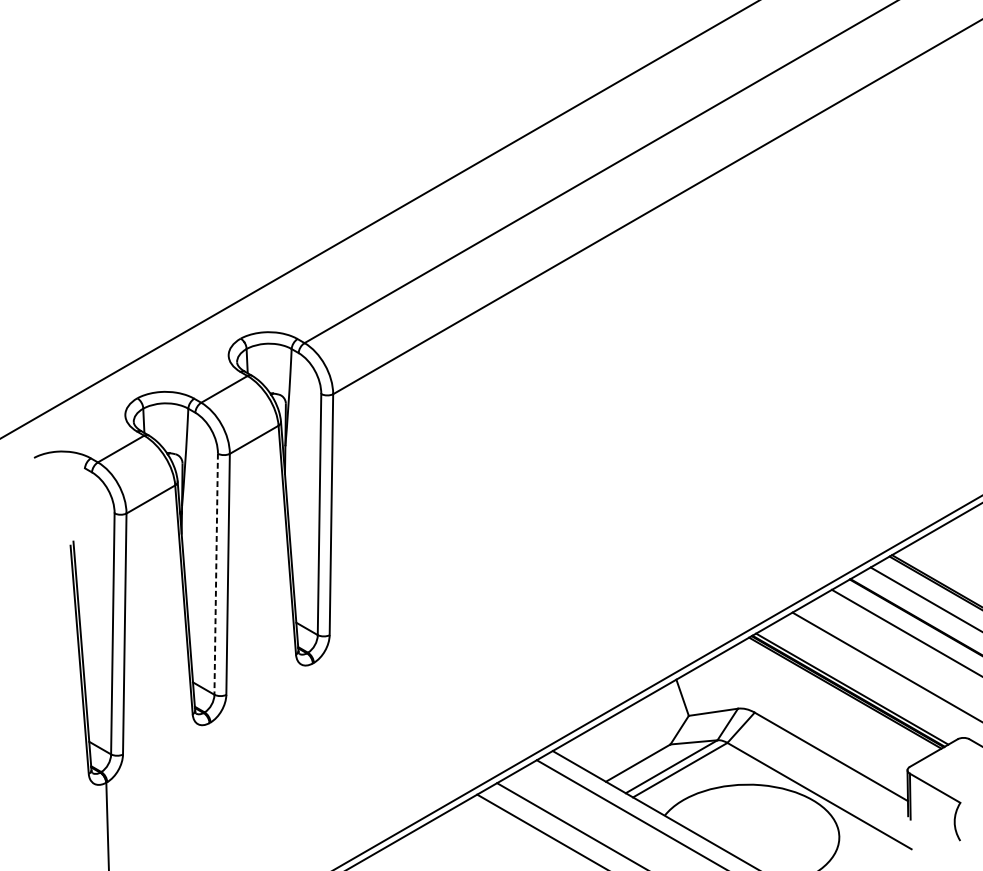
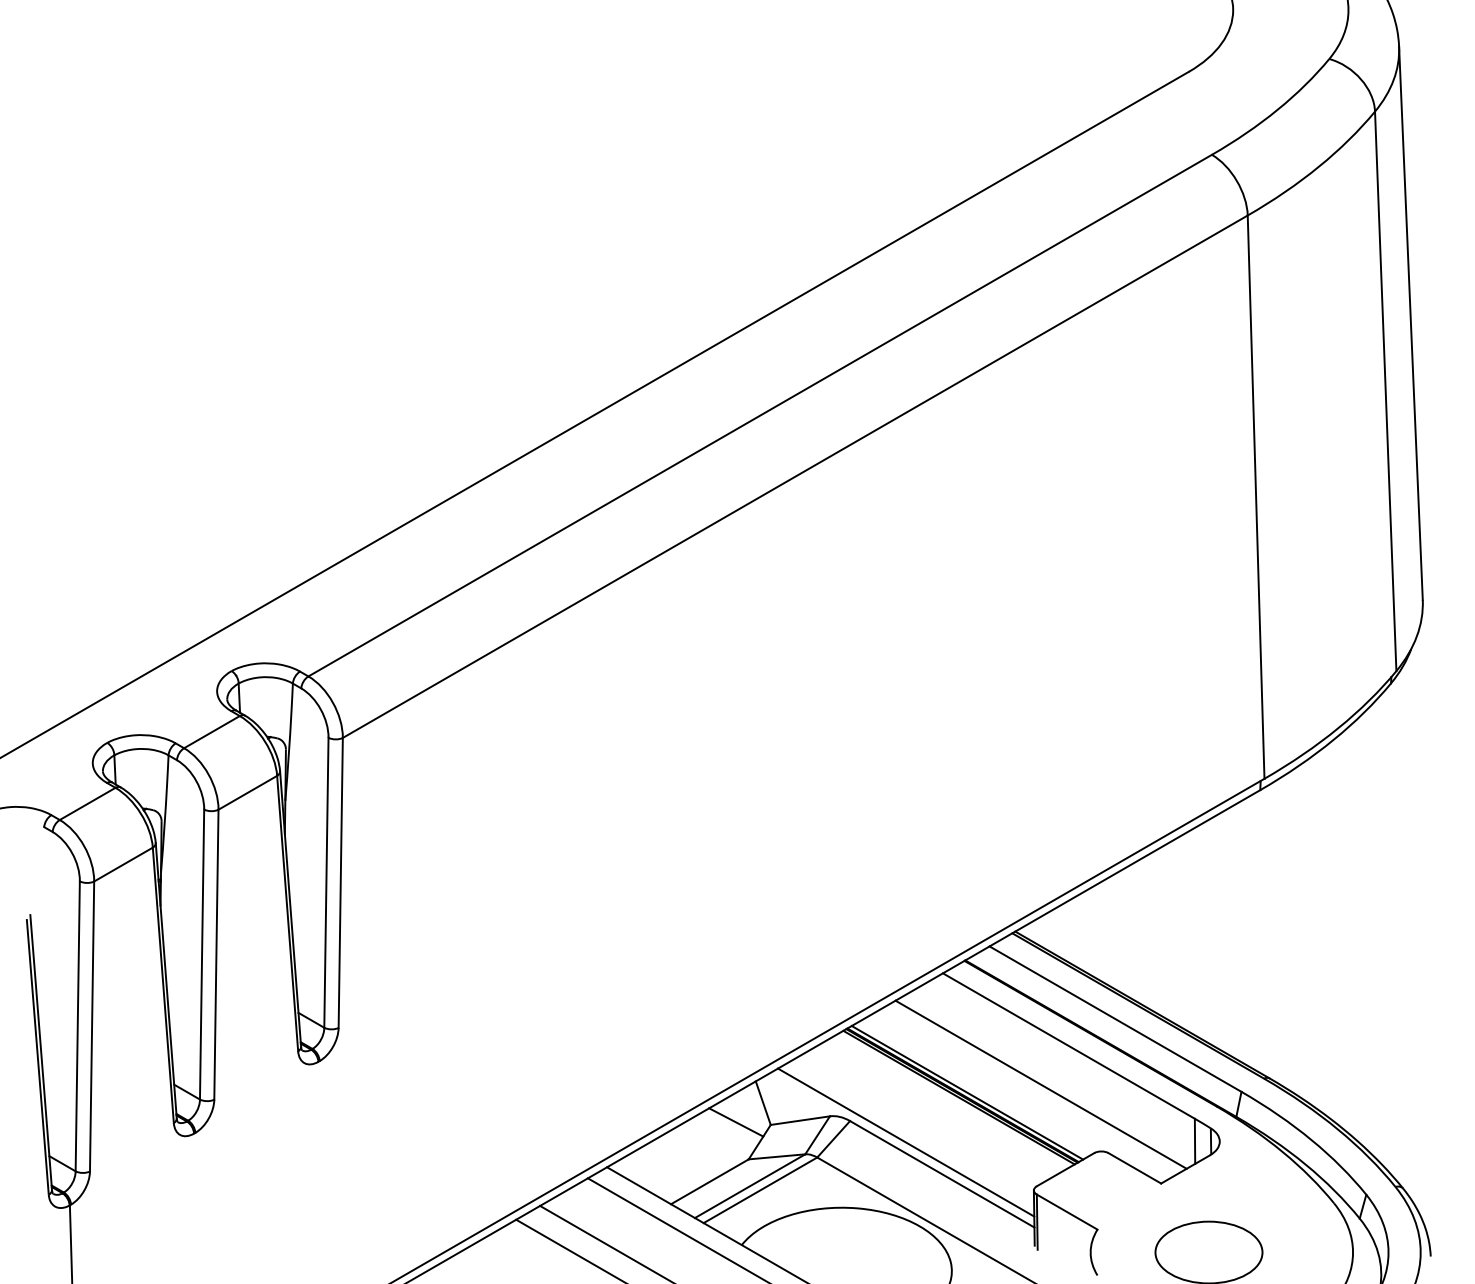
line: (216, 575) -> (202, 955), dashed -> solid
line: (660, 713) -> (736, 1122), added
line: (801, 730) -> (906, 1142), added

